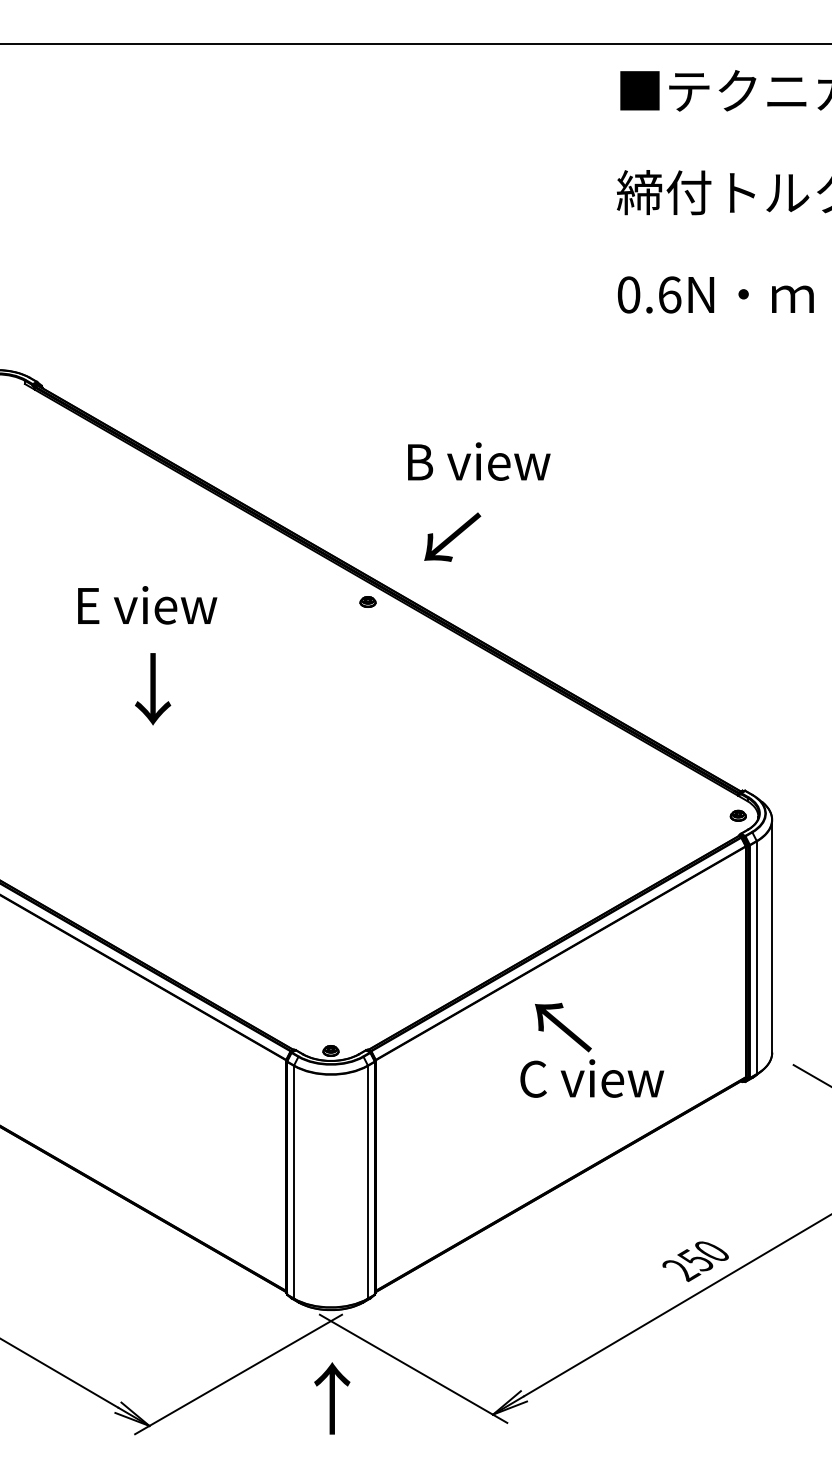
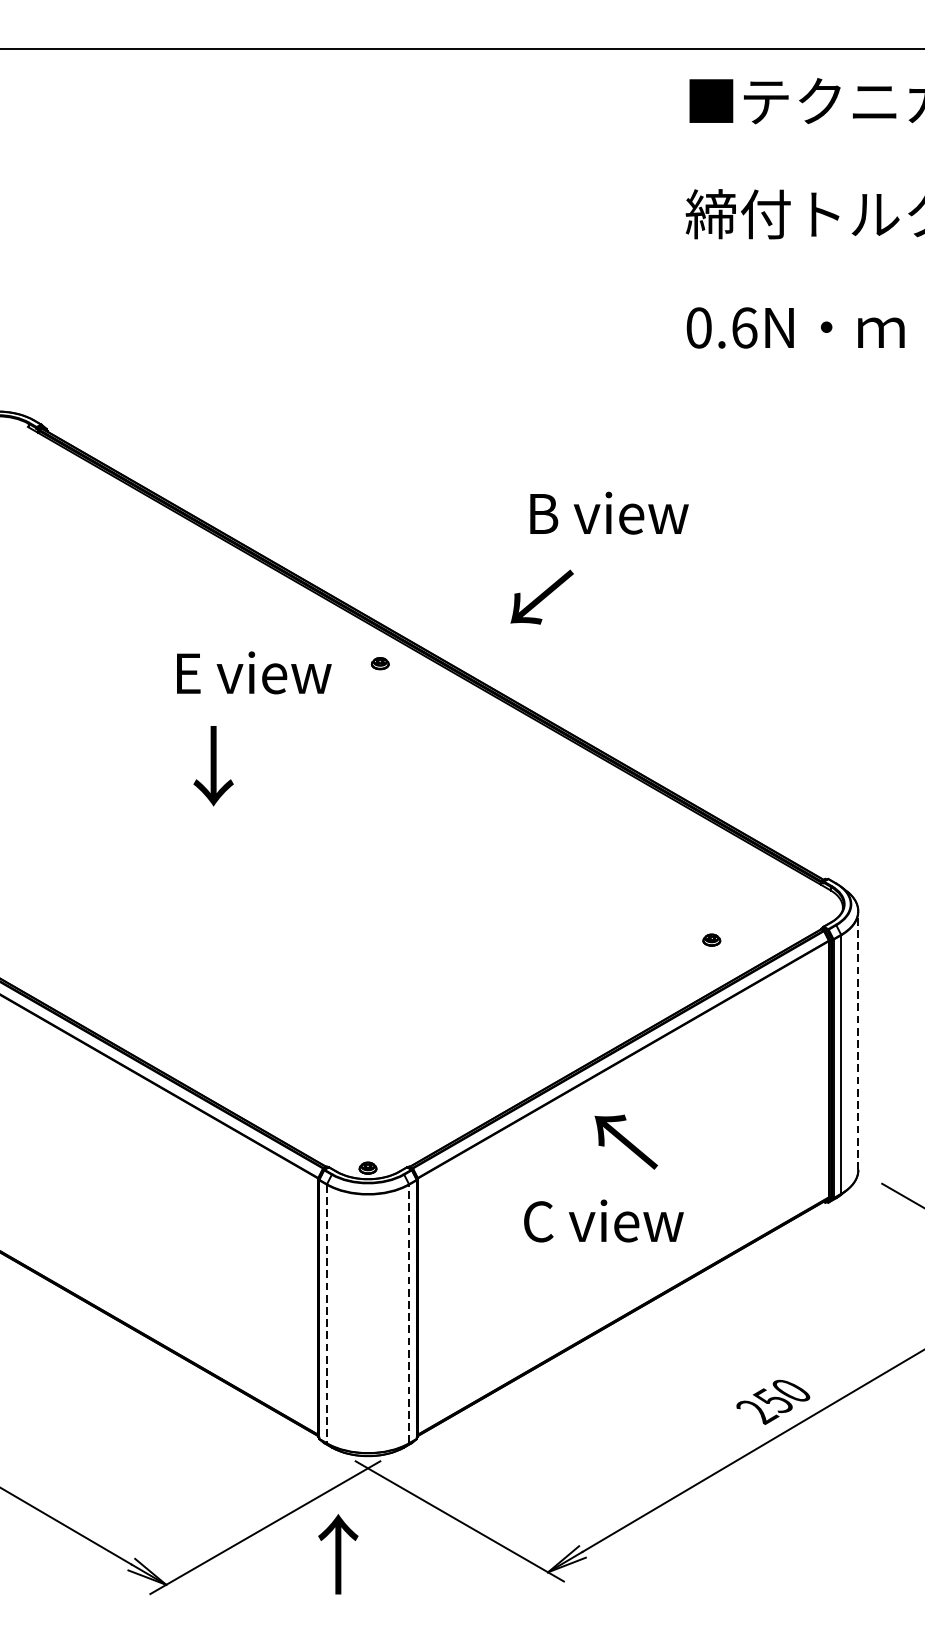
text: (479, 461) -> (609, 513), moved
text: (452, 536) -> (541, 596), moved
part: (367, 601) -> (379, 663), moved
text: (147, 605) -> (254, 673), moved
text: (153, 689) -> (214, 766), moved
part: (737, 815) -> (710, 939), moved
line: (772, 935) -> (858, 1039), solid -> dashed
text: (591, 1078) -> (603, 1220), moved
line: (368, 1181) -> (409, 1313), solid -> dashed
line: (293, 1182) -> (326, 1314), solid -> dashed
text: (332, 1398) -> (338, 1554), moved

